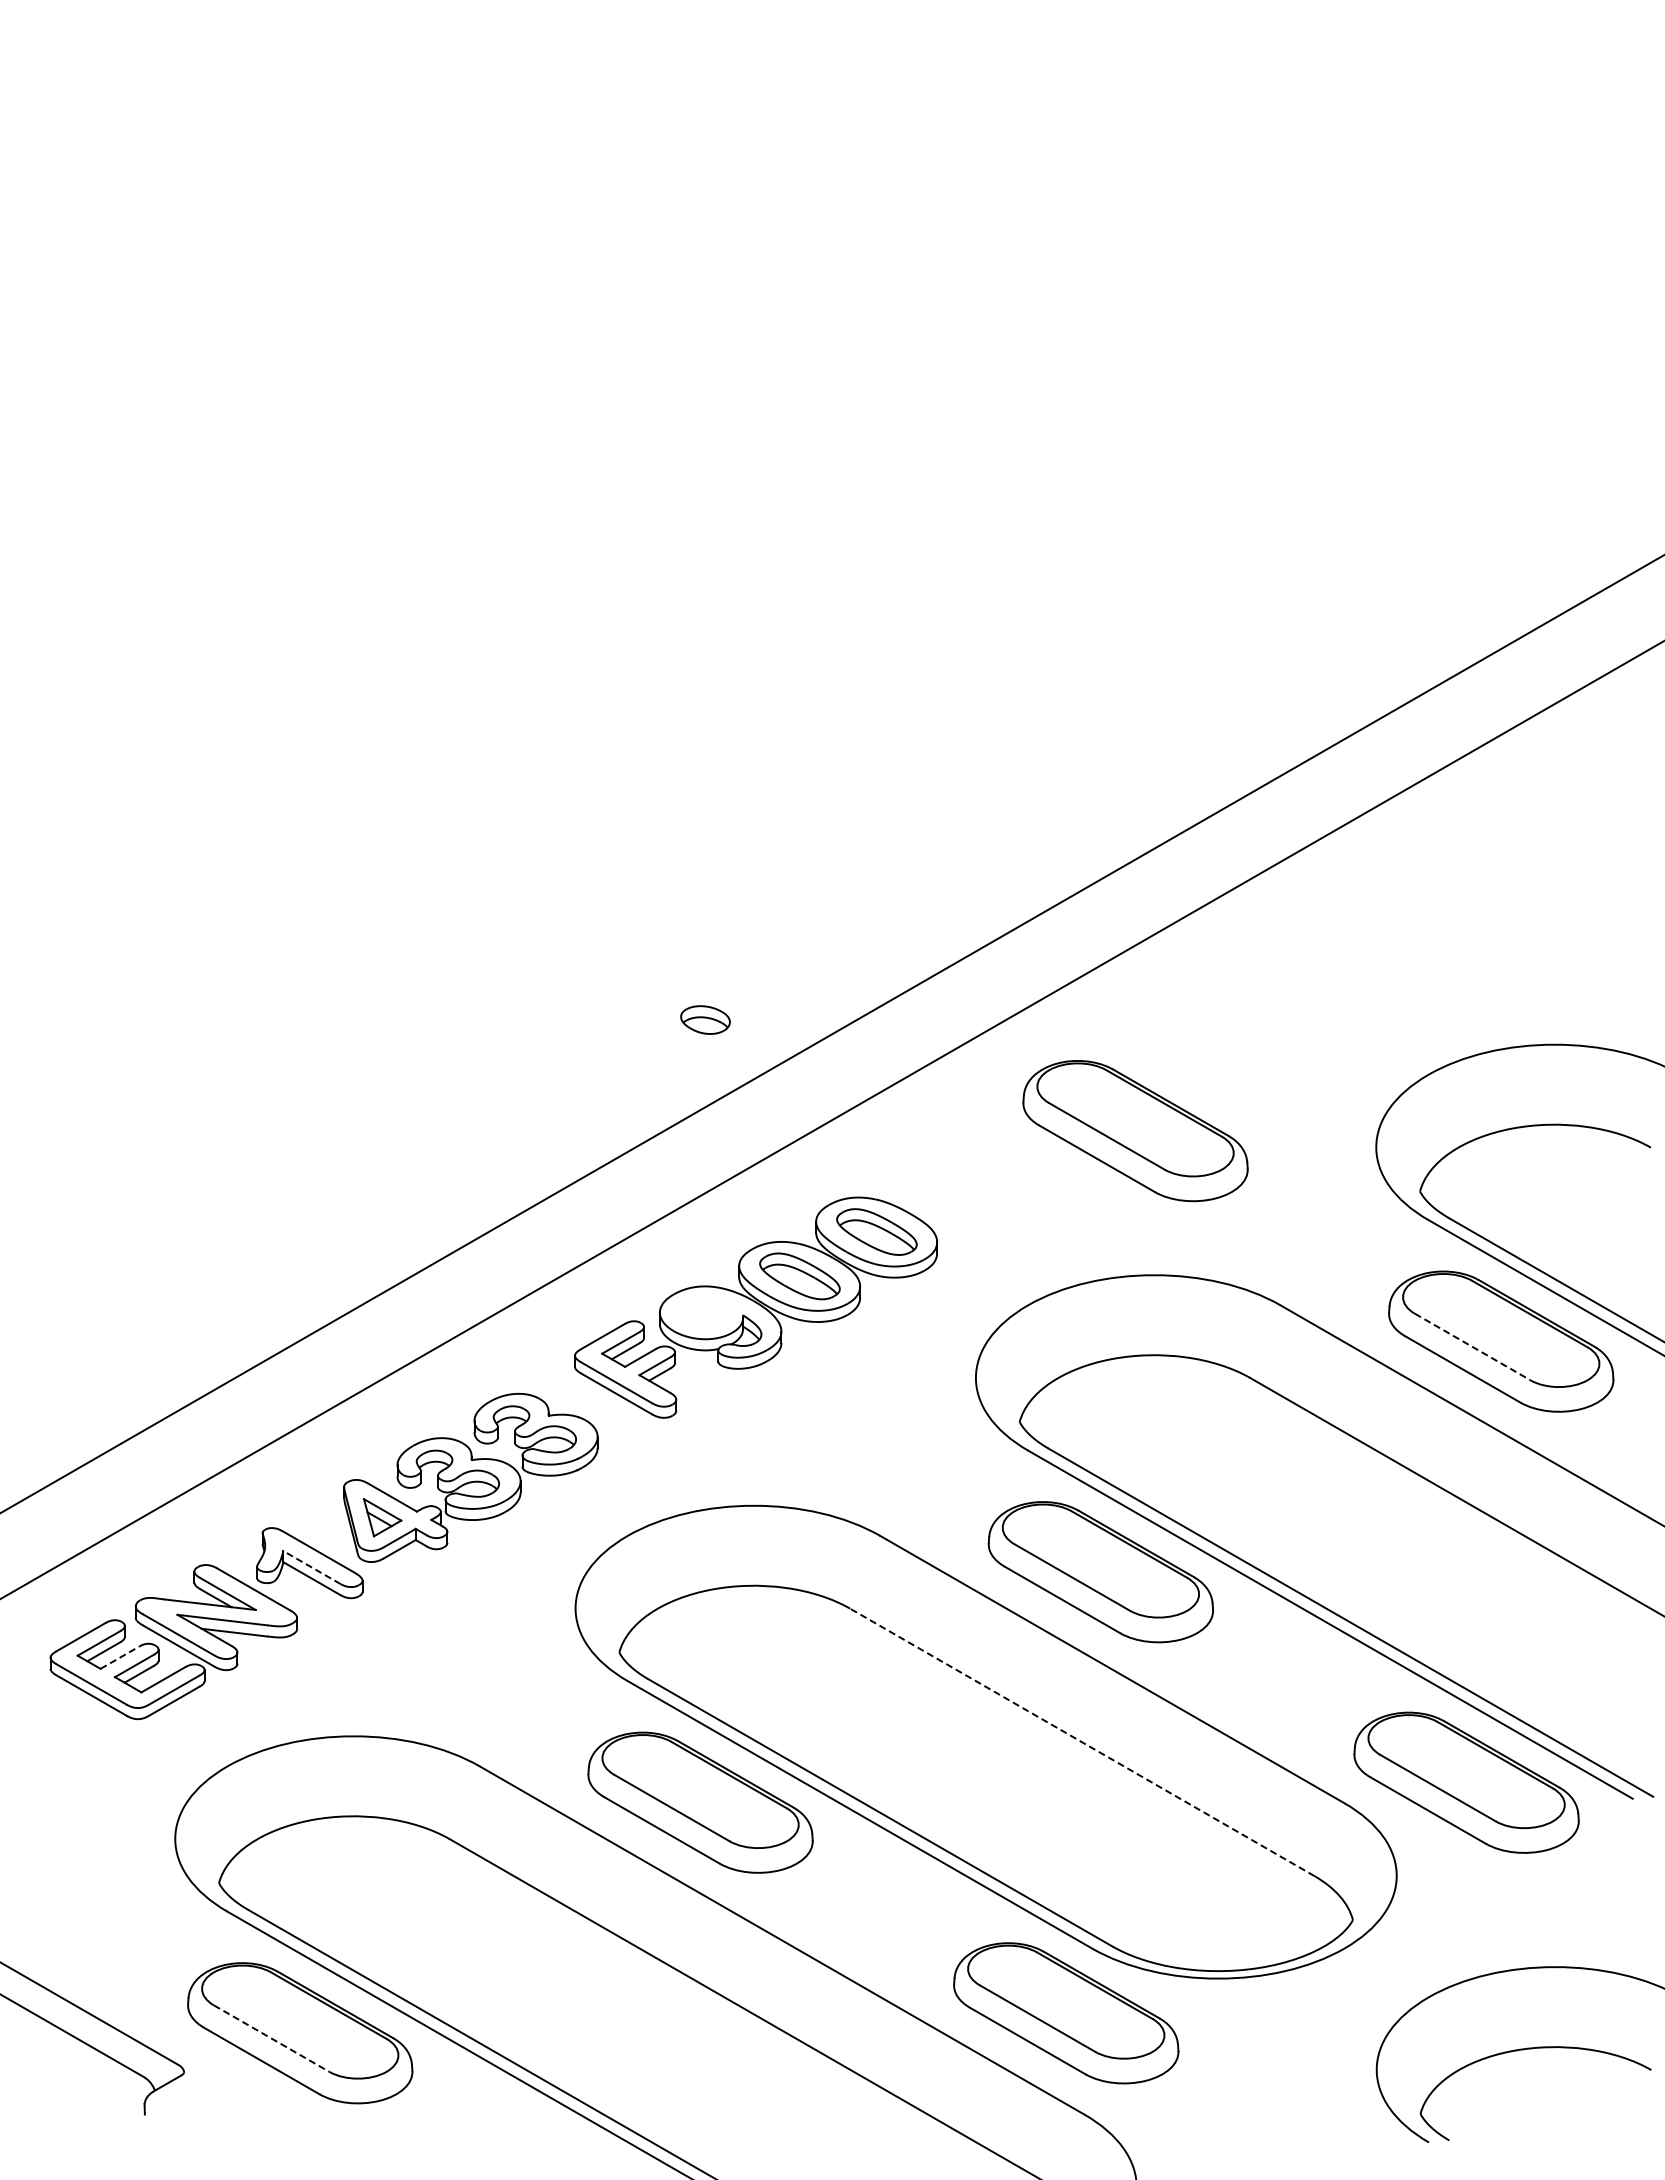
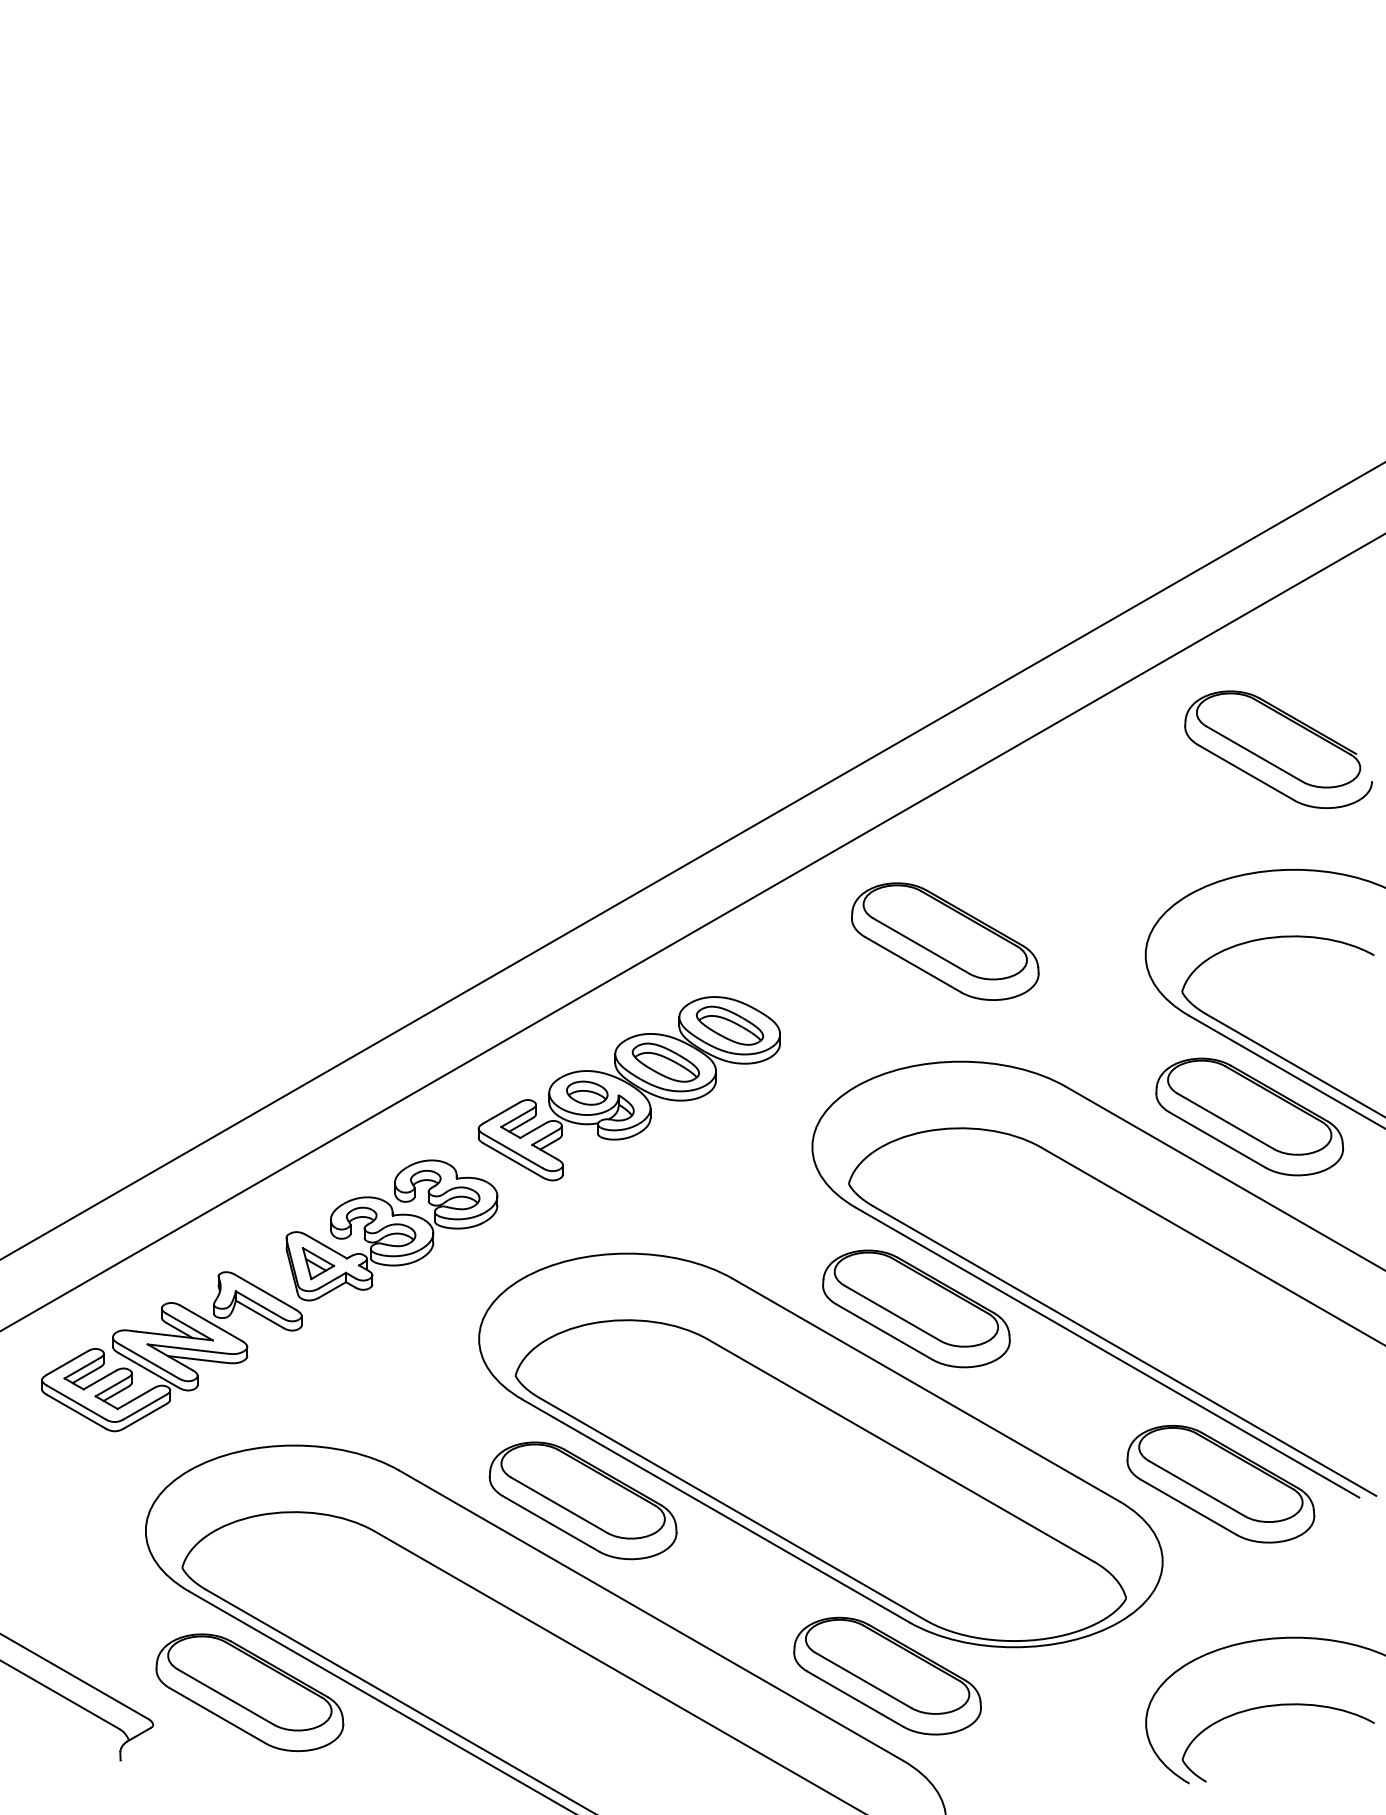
part: (1535, 900) -> (1278, 749), added
part: (705, 1019) -> (587, 1092), moved
line: (1472, 1346) -> (1225, 1121), dashed -> solid
line: (312, 1567) -> (260, 1305), dashed -> solid
line: (120, 1657) -> (100, 1379), dashed -> solid
line: (1082, 1742) -> (901, 1450), dashed -> solid
line: (271, 2038) -> (225, 1697), dashed -> solid

